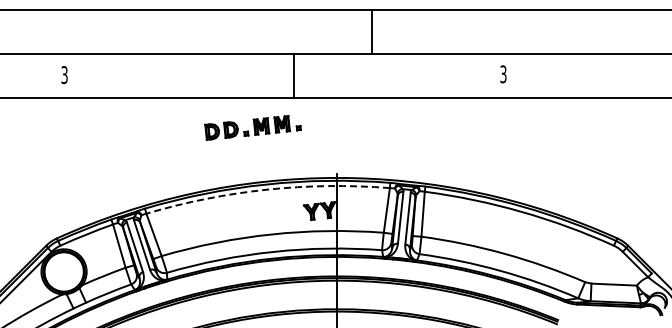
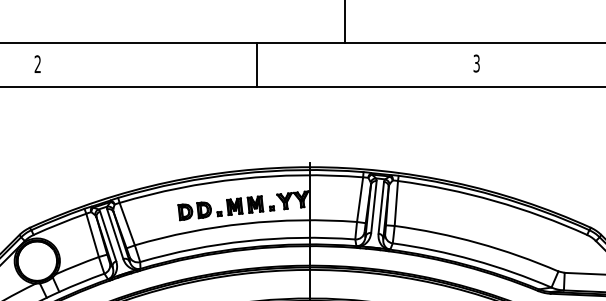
text: (64, 75) -> (37, 64), 3 -> 2
line: (293, 75) -> (256, 64), moved
part: (252, 127) -> (225, 207), moved
arc: (266, 189) -> (239, 178), dashed -> solid

